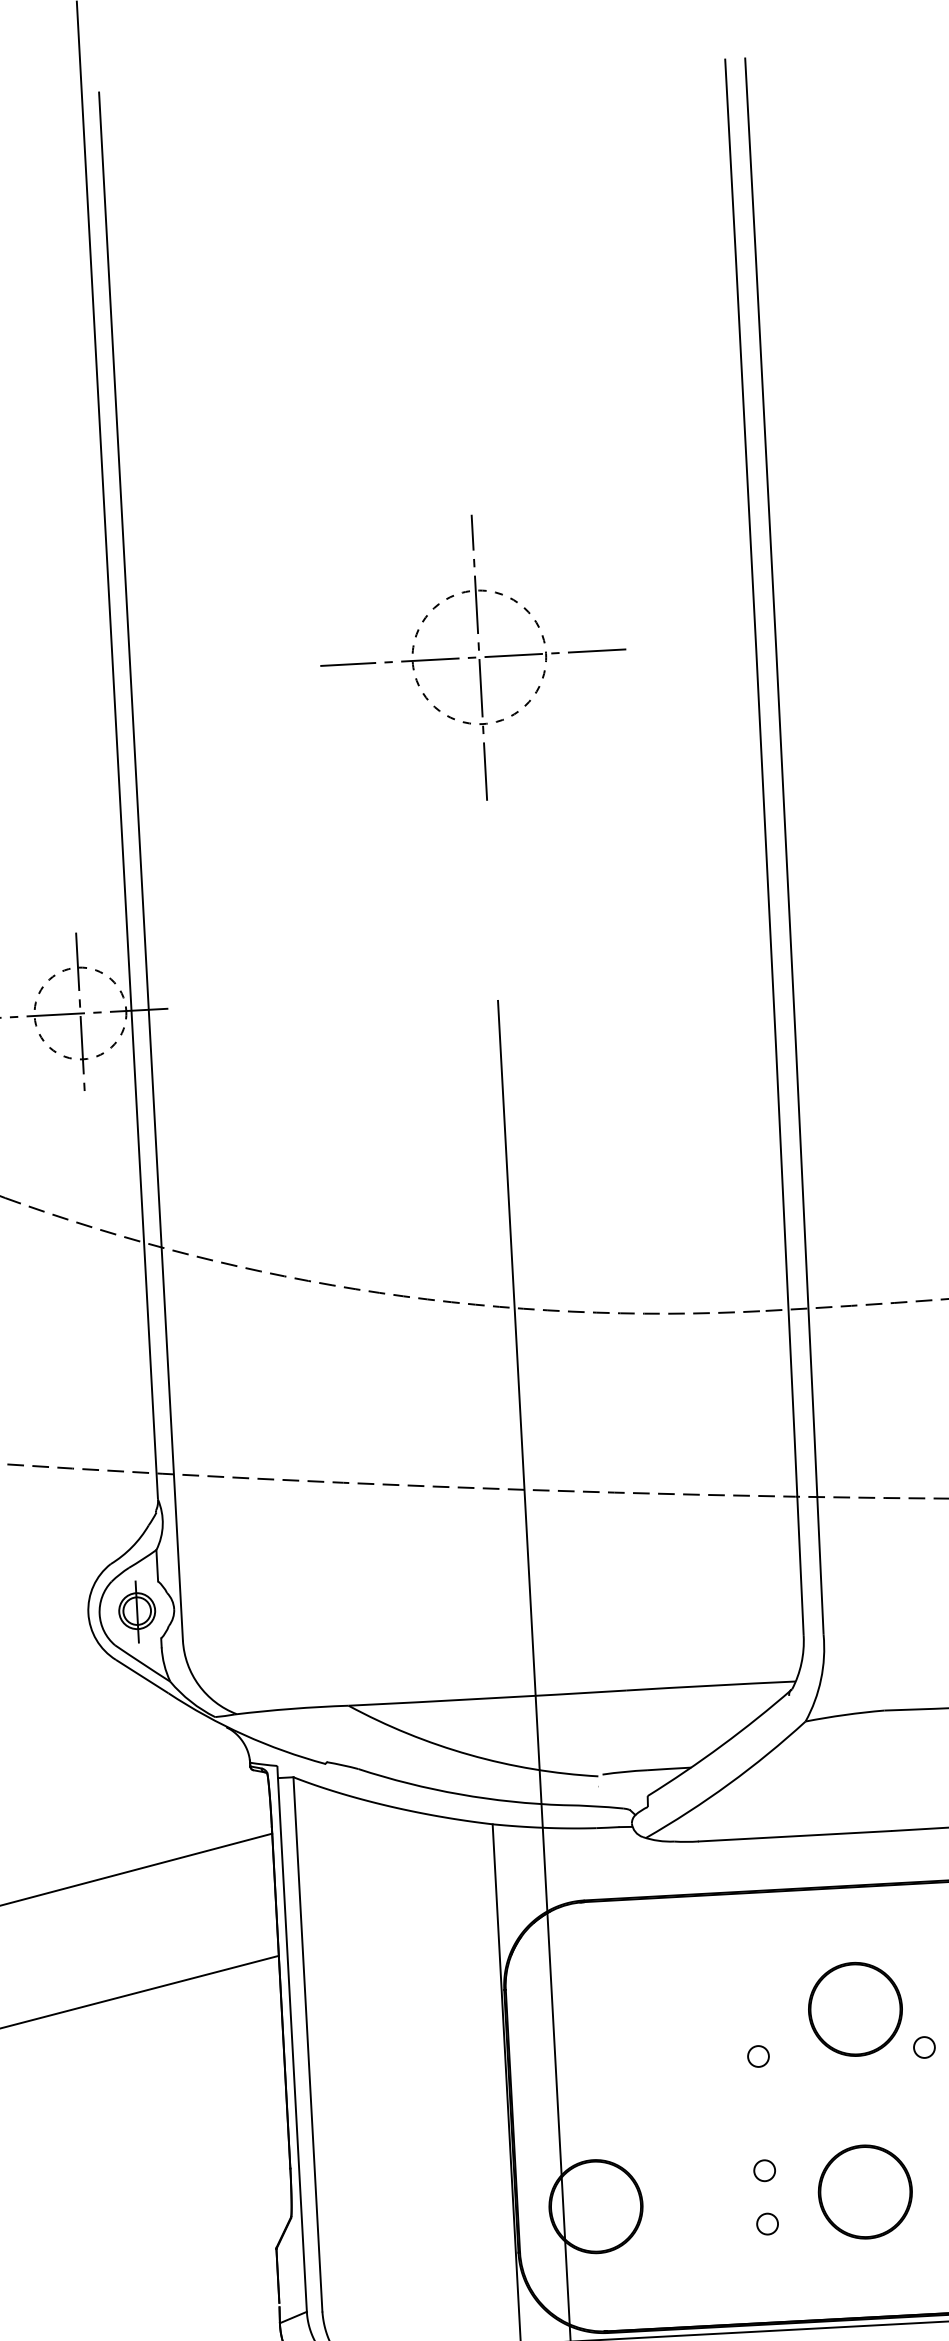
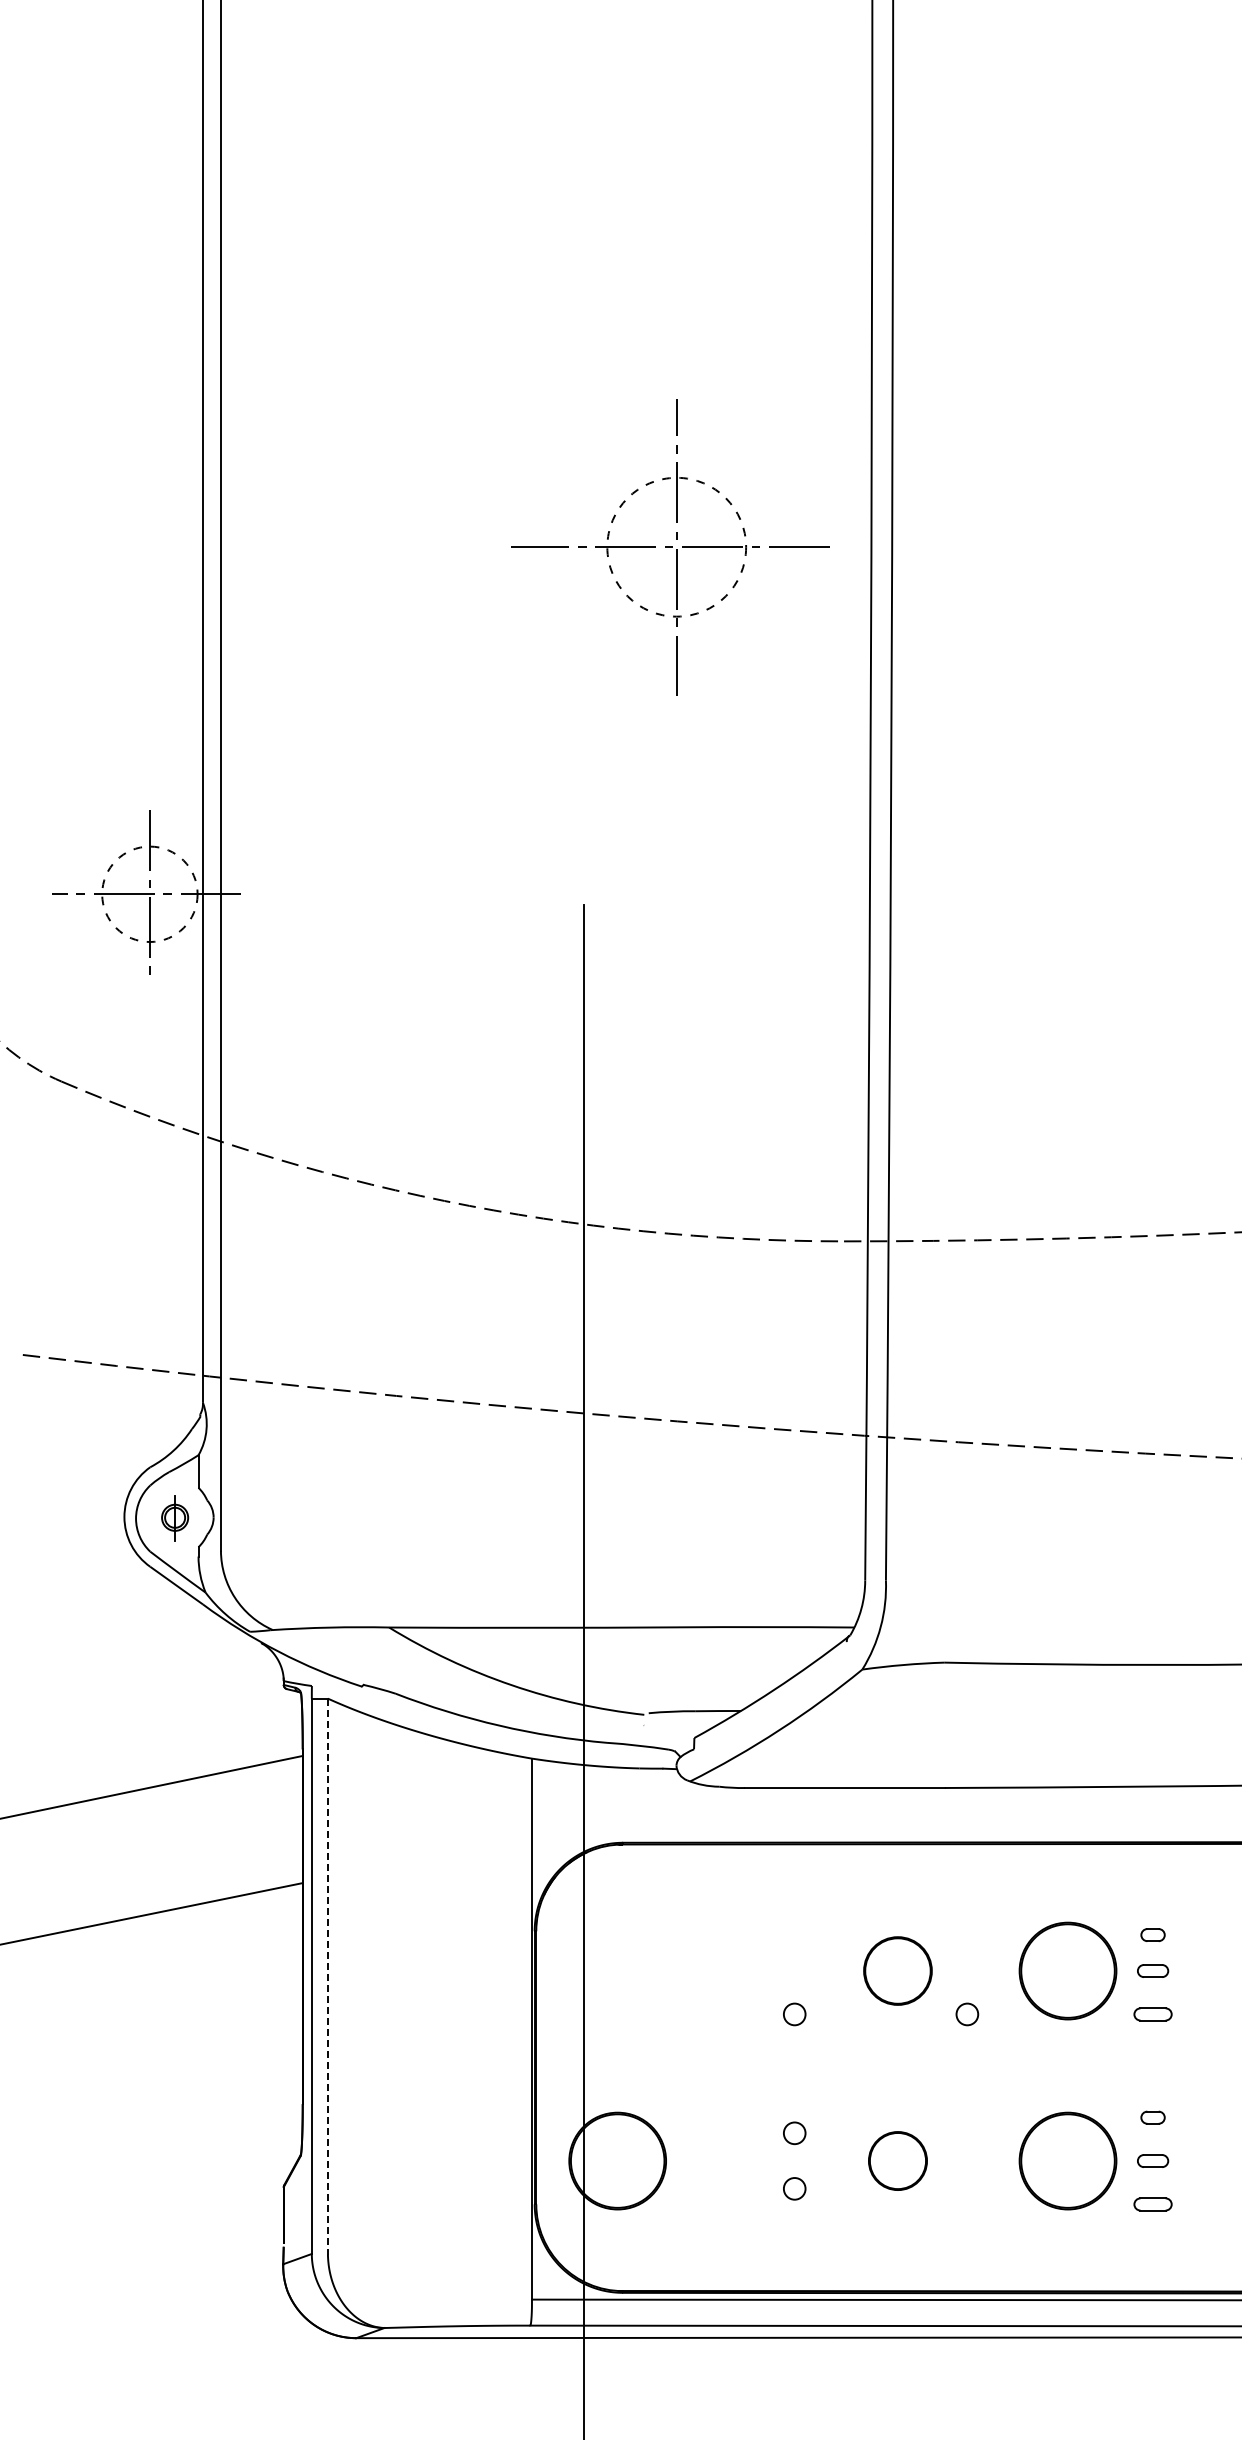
part: (473, 657) -> (670, 547), moved
part: (136, 1612) -> (174, 1518), size x0.7
part: (855, 2008) -> (897, 1970), size x0.7
line: (307, 2044) -> (327, 1976), solid -> dashed
part: (864, 2191) -> (897, 2160), size x0.6

